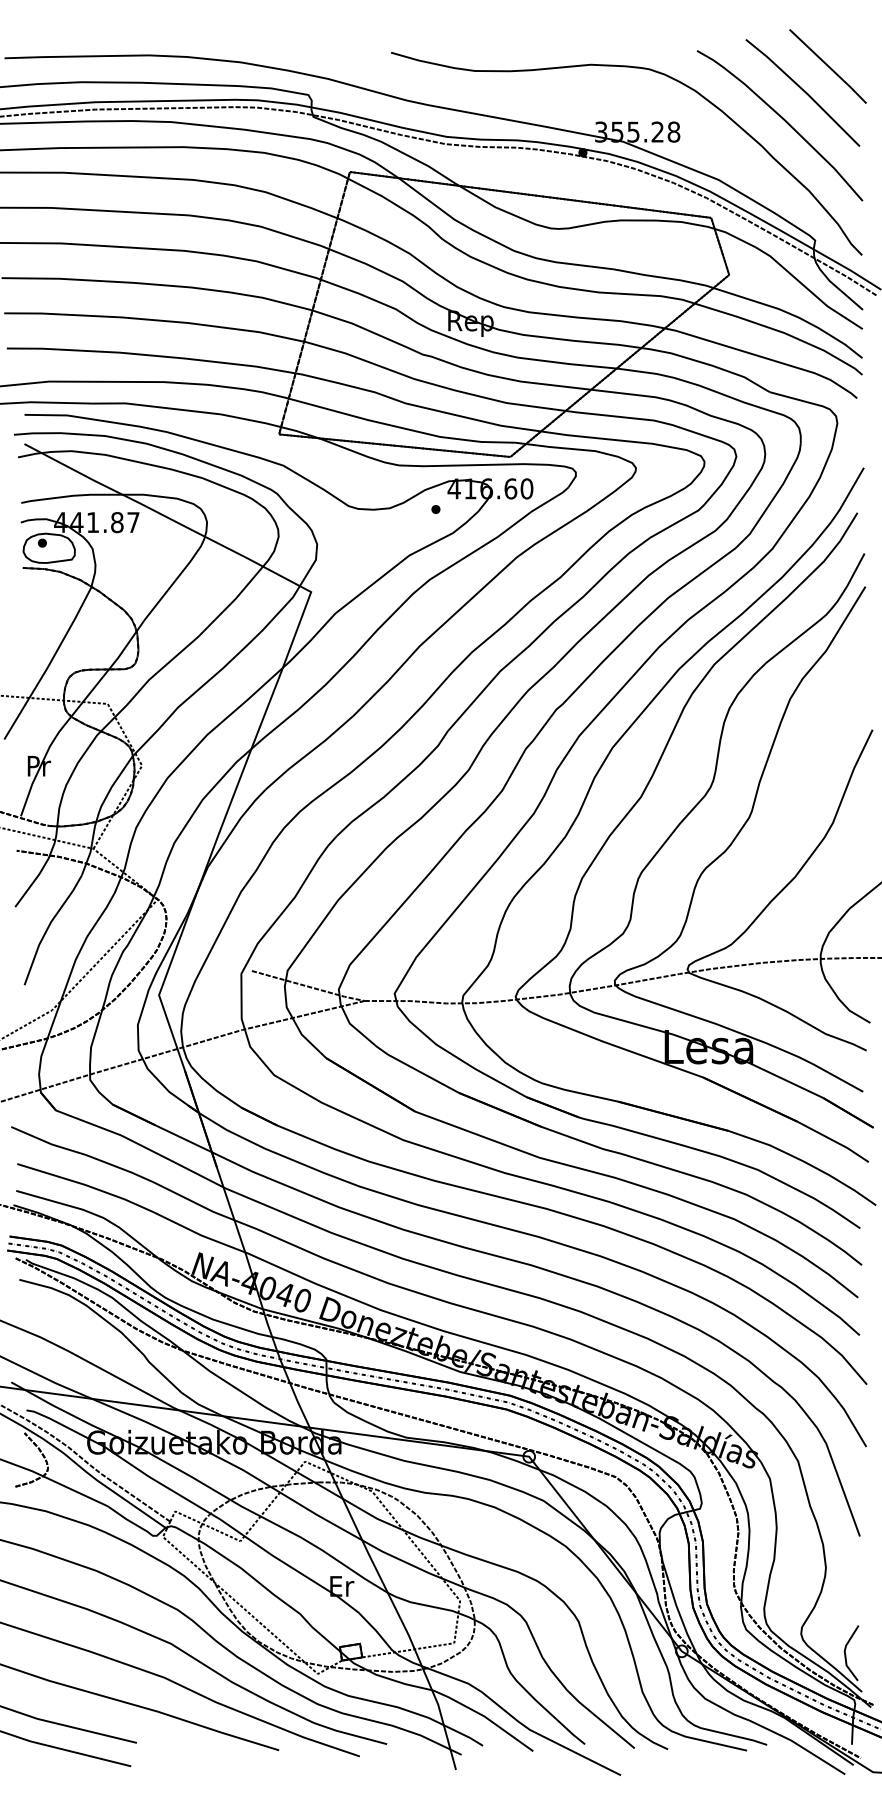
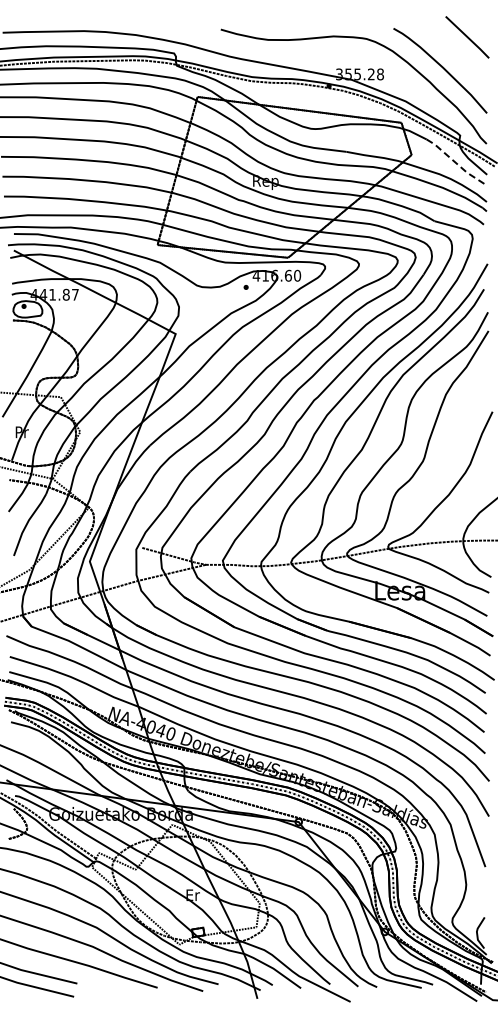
line: (801, 91) -> (452, 51), removed
line: (808, 289) -> (456, 163), solid -> dashed

